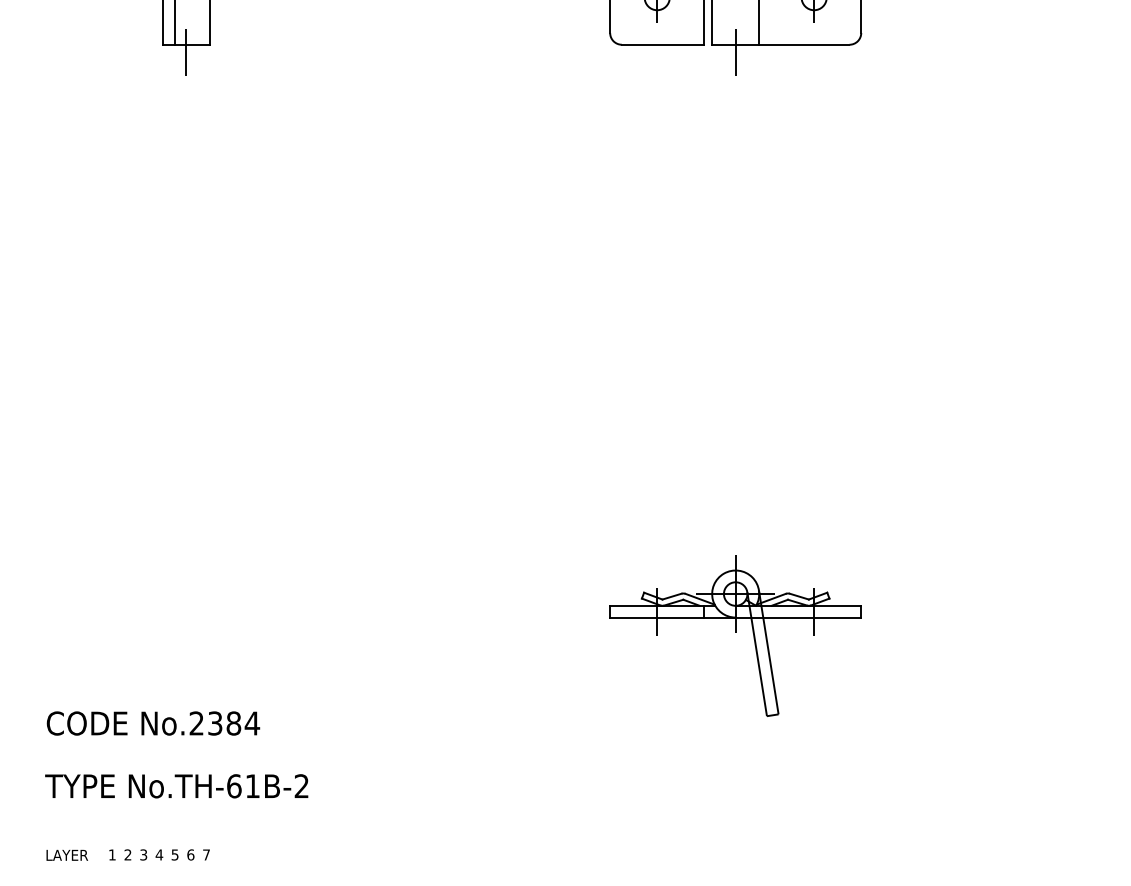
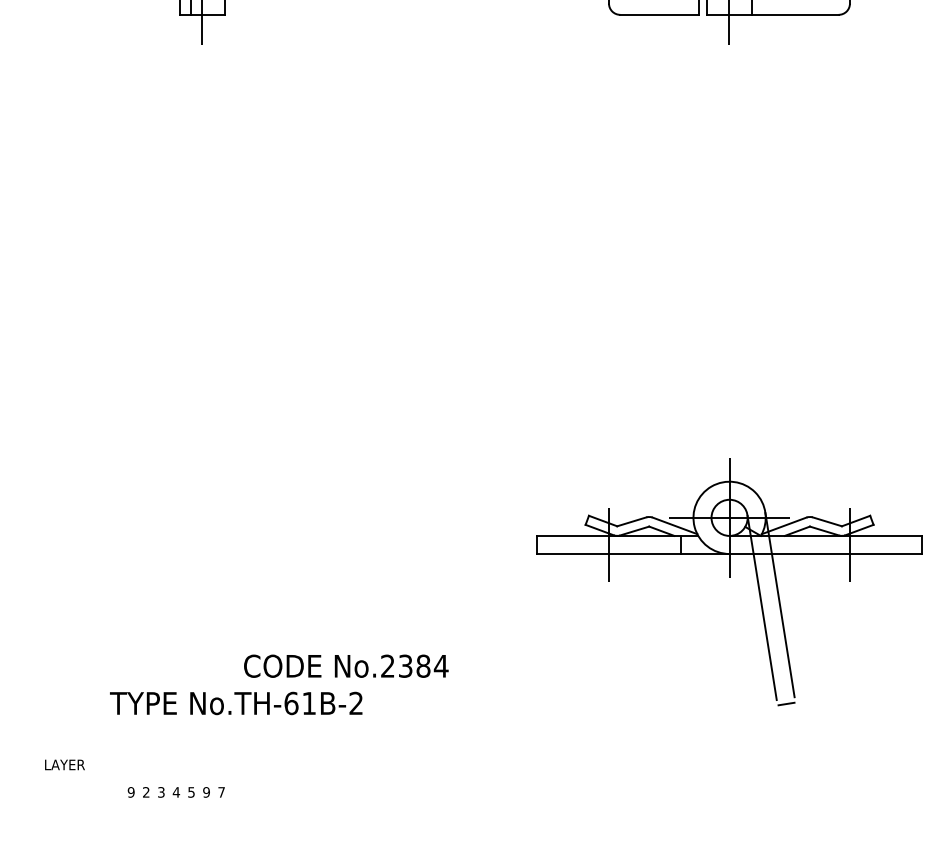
part: (735, 635) -> (729, 581), size x1.6
text: (153, 723) -> (346, 666), moved
text: (176, 786) -> (236, 703), moved
text: (66, 854) -> (64, 764), moved
text: (111, 854) -> (130, 791), 1 -> 9
text: (190, 854) -> (206, 791), 6 -> 9

